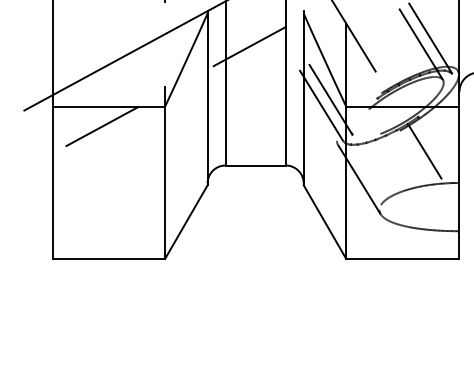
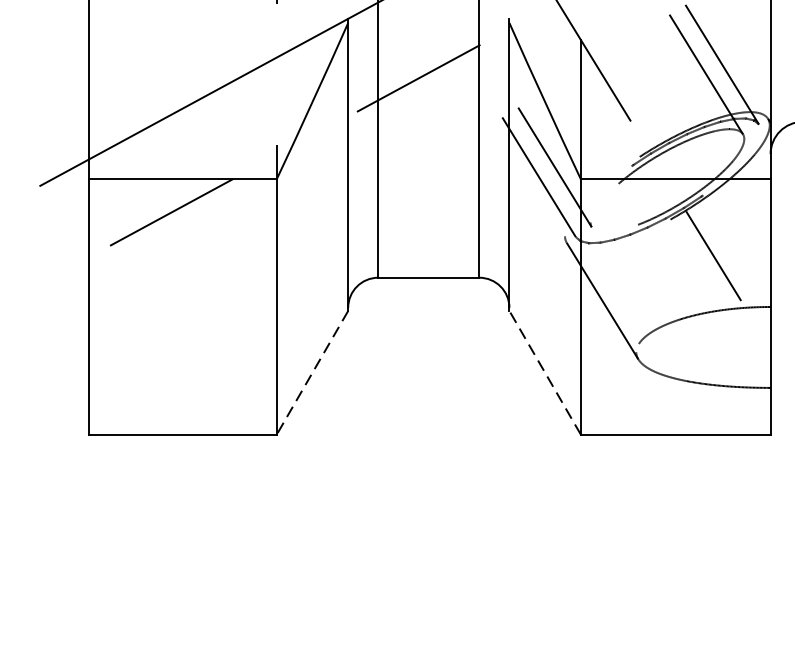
line: (186, 222) -> (312, 373), solid -> dashed
line: (325, 222) -> (545, 373), solid -> dashed

